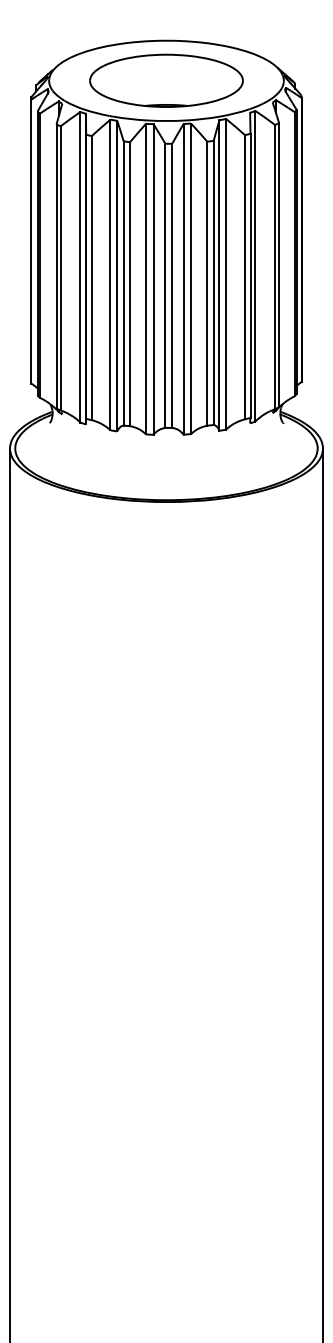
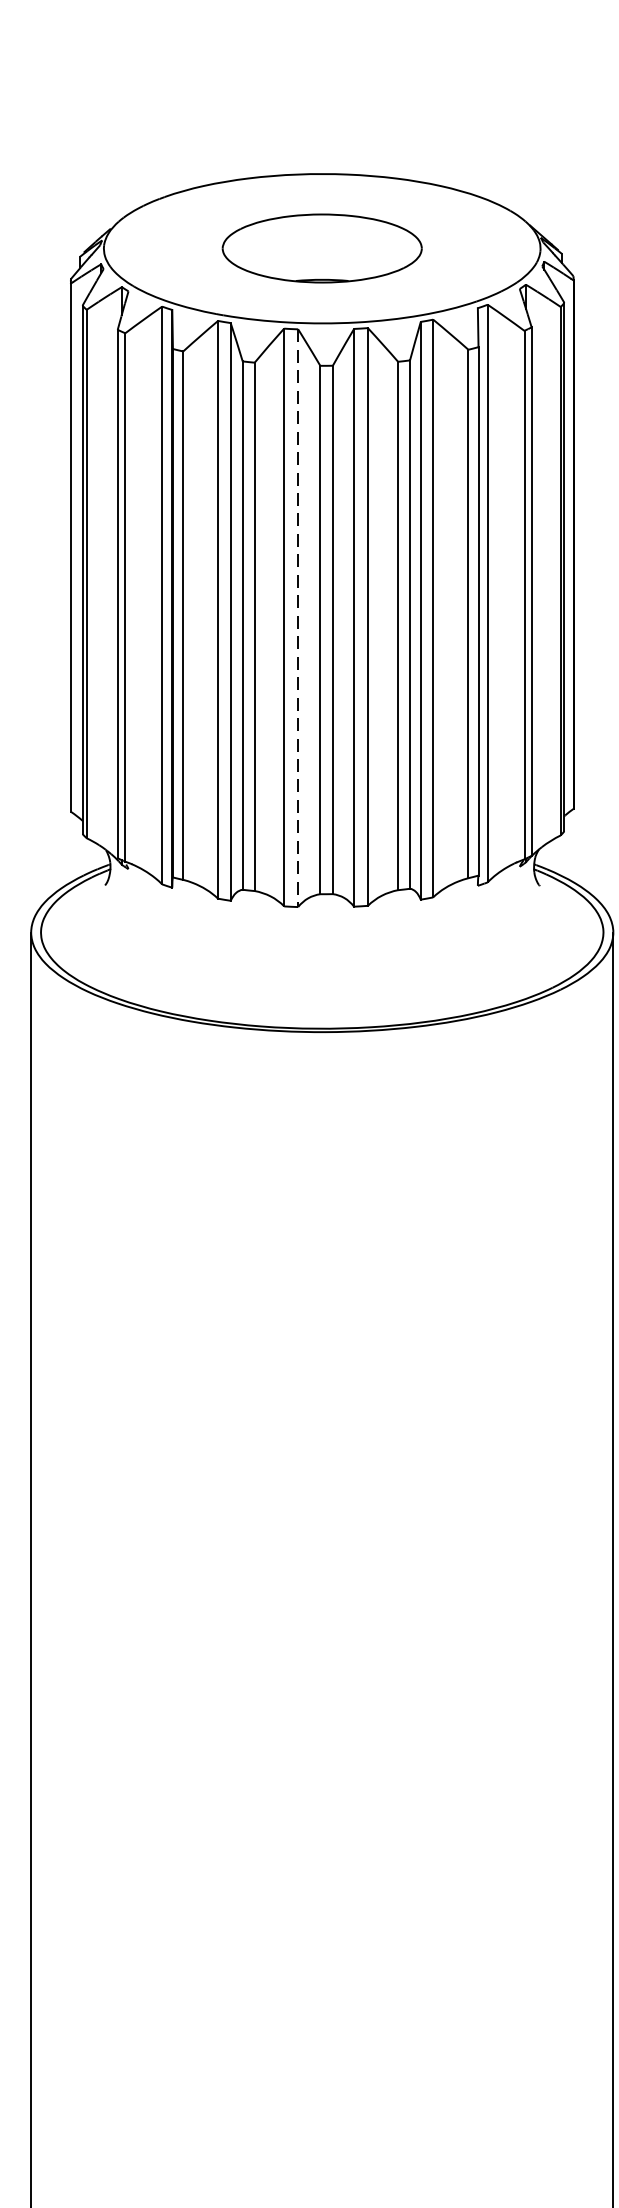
part: (166, 80) -> (322, 248), size x0.7
line: (153, 280) -> (298, 620), solid -> dashed

